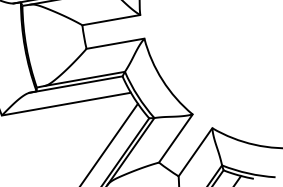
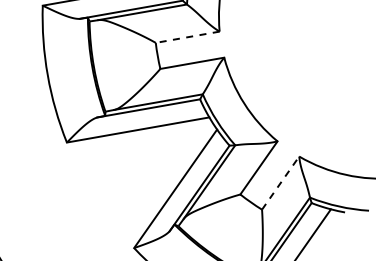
line: (111, 20) -> (187, 37), solid -> dashed
line: (195, 151) -> (280, 182), solid -> dashed

